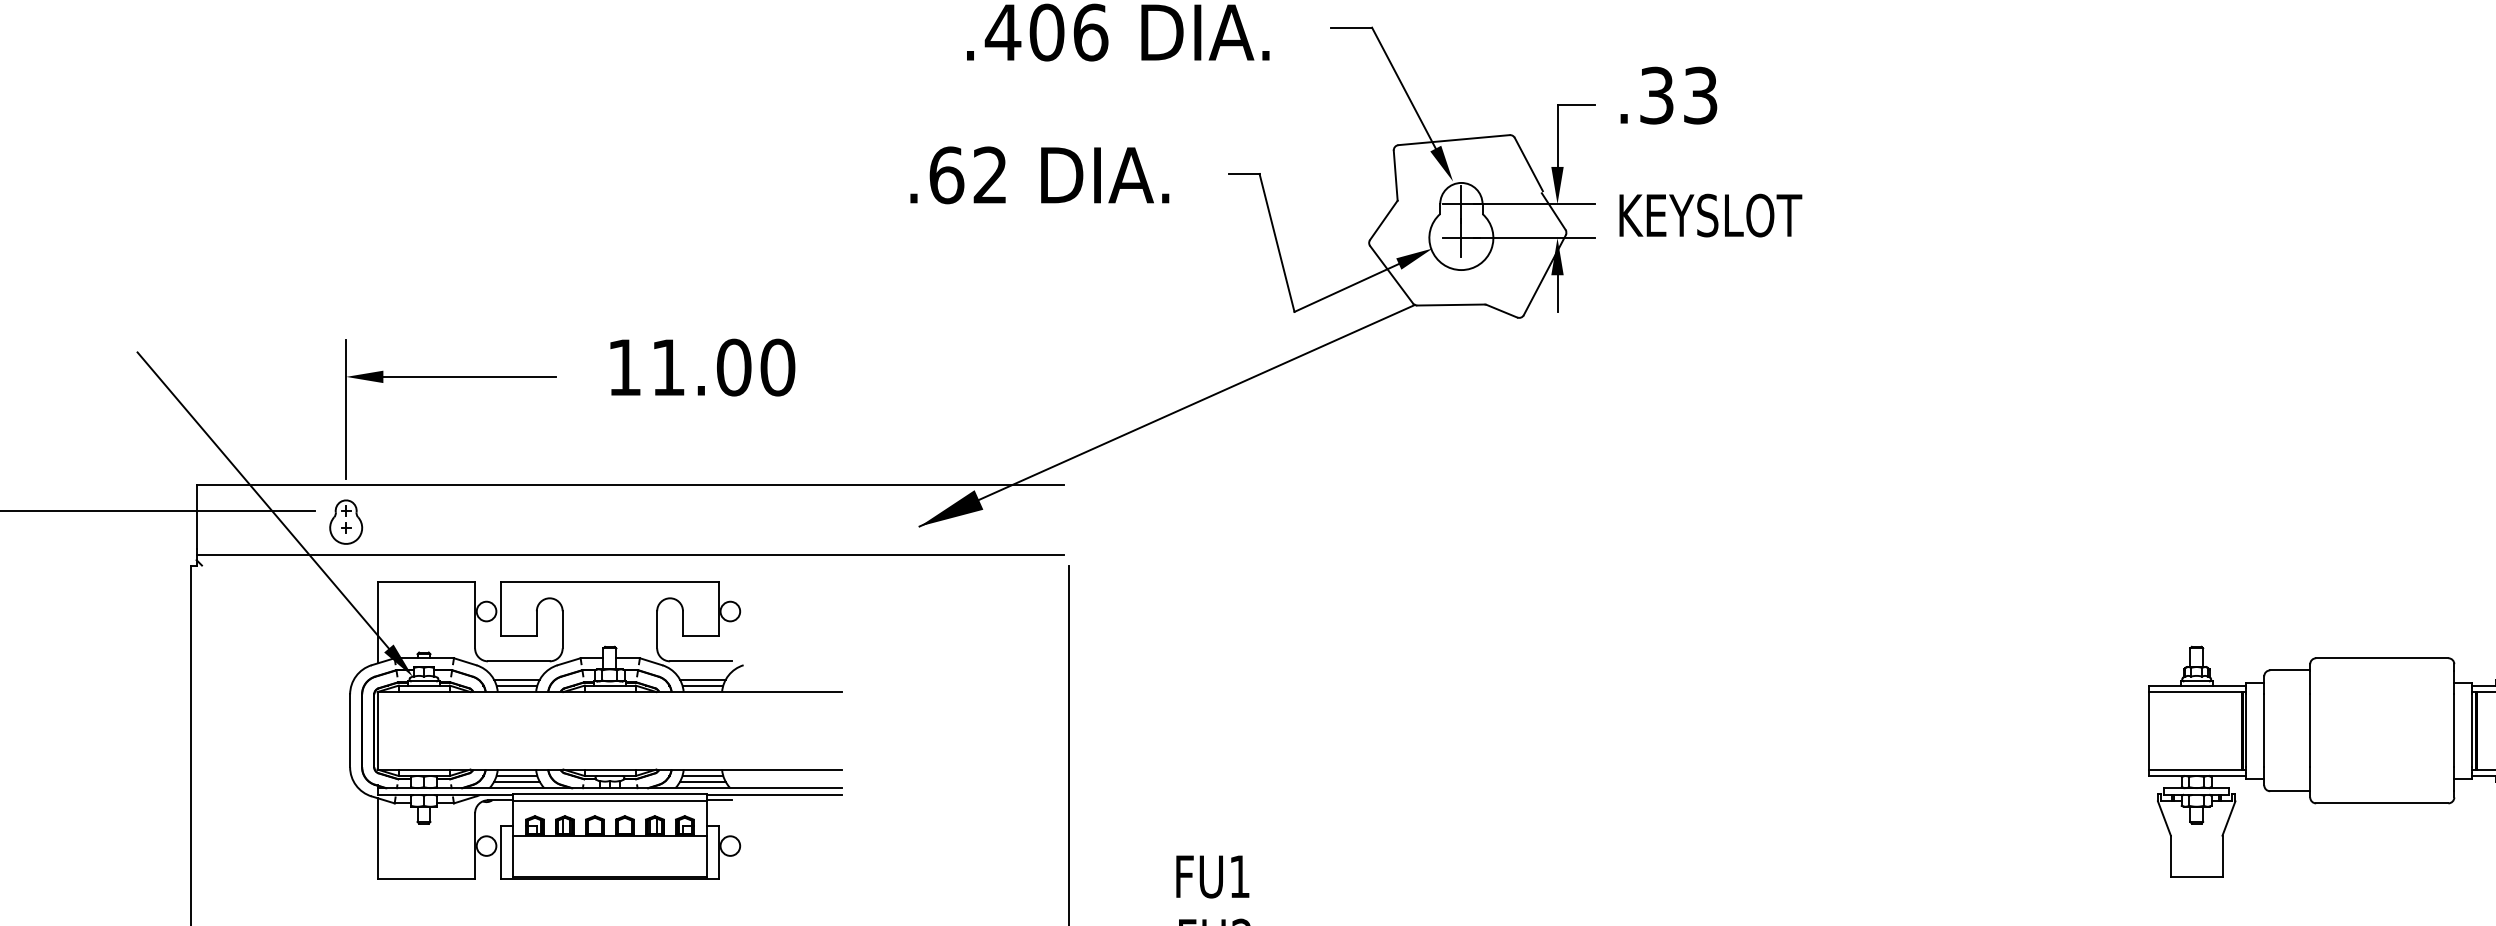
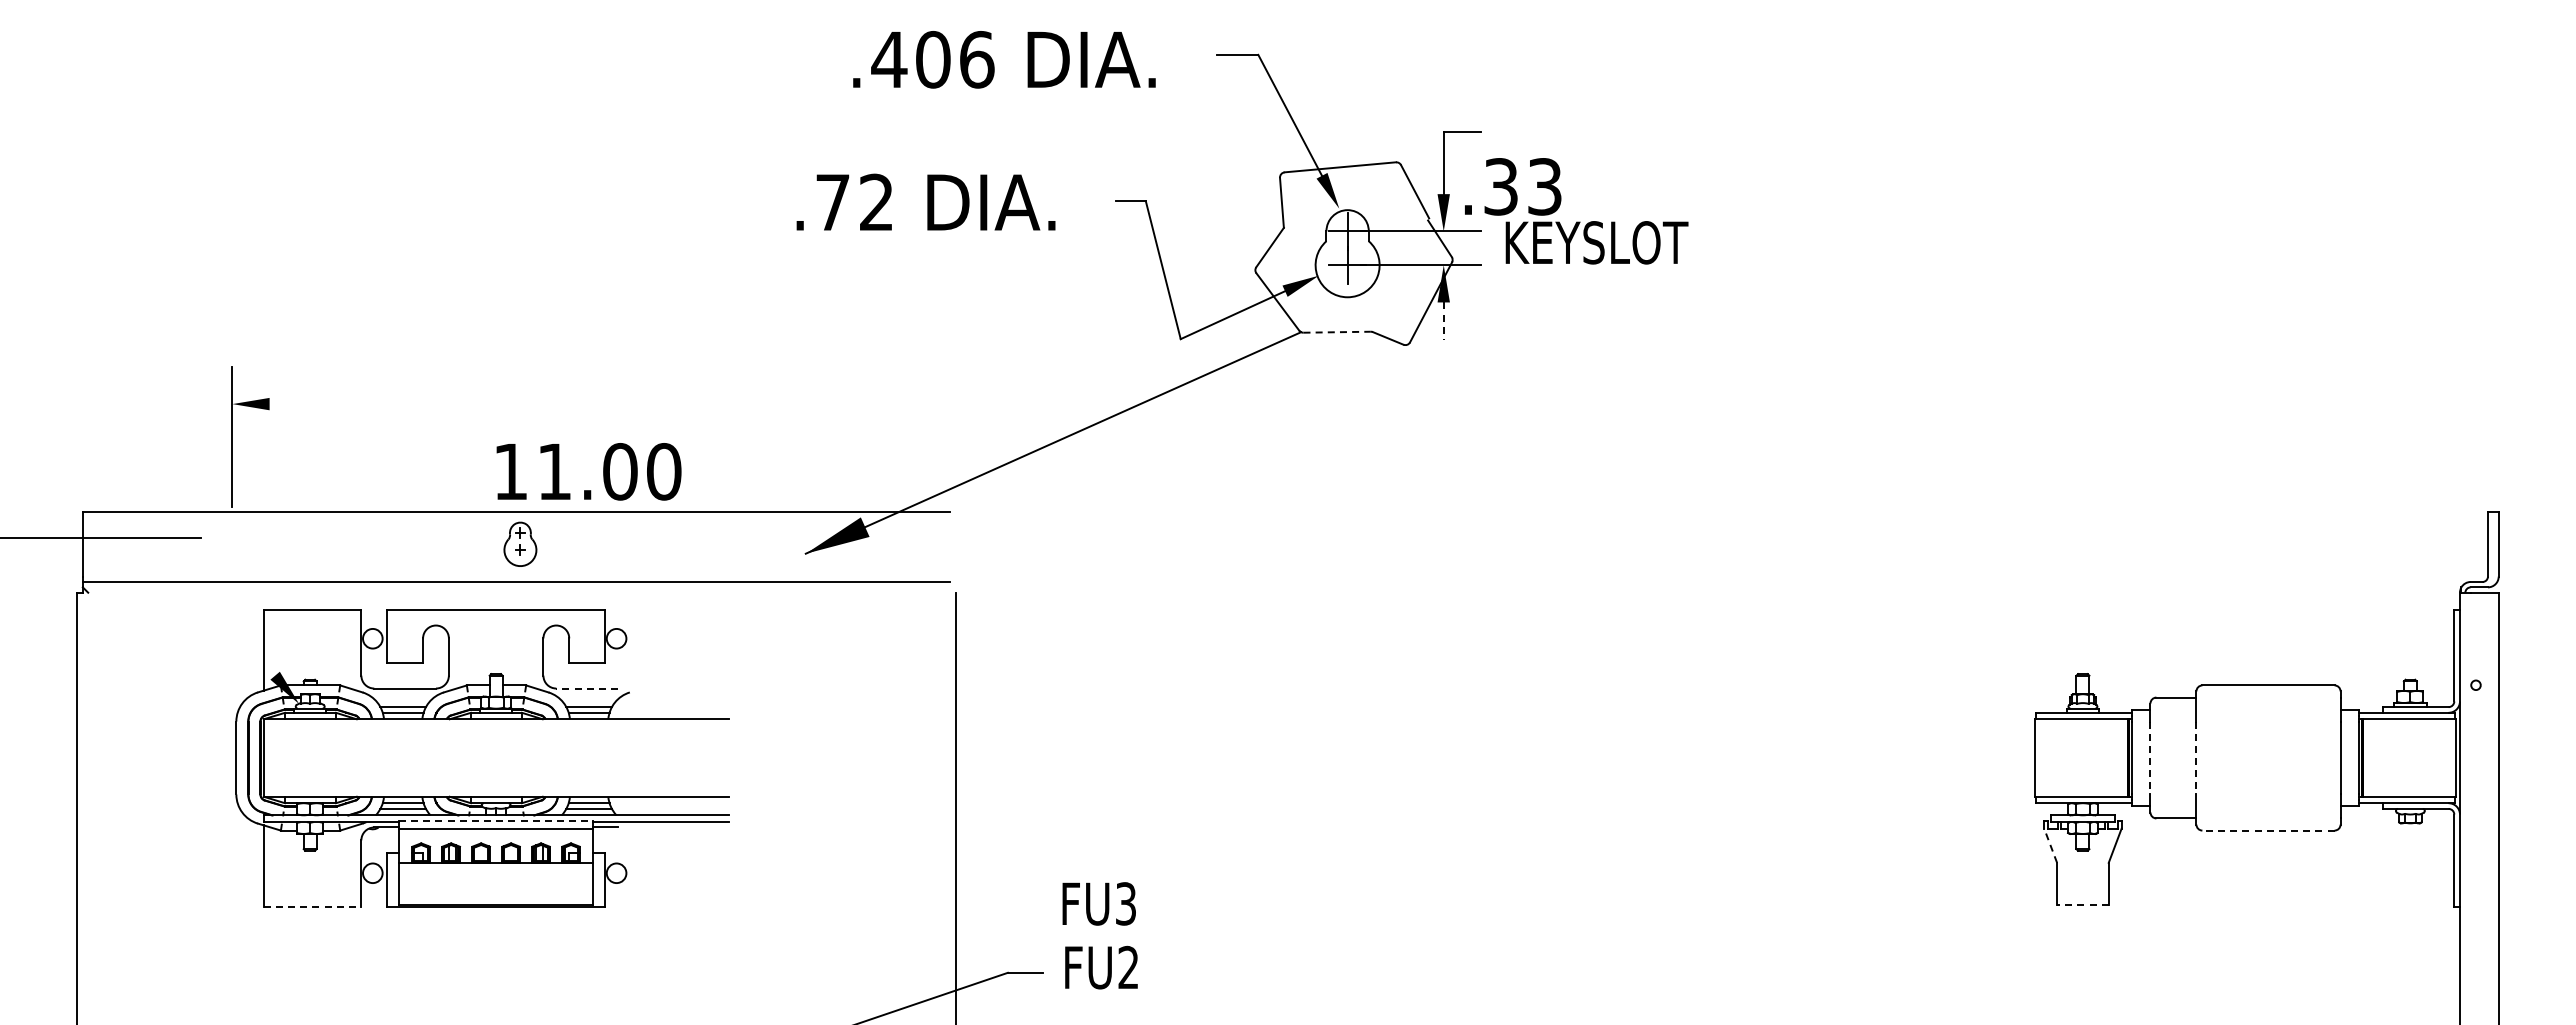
text: (1669, 95) -> (1513, 186), moved
text: (947, 175) -> (833, 202), .62 -> .72
line: (1557, 294) -> (1443, 321), solid -> dashed
line: (1451, 305) -> (1337, 332), solid -> dashed
text: (702, 367) -> (588, 471), moved
line: (469, 377) -> (355, 404), removed
line: (263, 500) -> (149, 527), removed
part: (346, 521) -> (520, 543), moved
line: (701, 661) -> (587, 688), solid -> dashed
line: (2264, 731) -> (2150, 758), solid -> dashed
line: (2310, 731) -> (2196, 758), solid -> dashed
line: (610, 794) -> (496, 821), solid -> dashed
line: (2382, 803) -> (2268, 830), solid -> dashed
line: (2164, 818) -> (2050, 845), solid -> dashed
text: (1239, 876) -> (1125, 903), FU1 -> FU3
line: (2196, 877) -> (2082, 904), solid -> dashed
line: (426, 879) -> (312, 906), solid -> dashed

